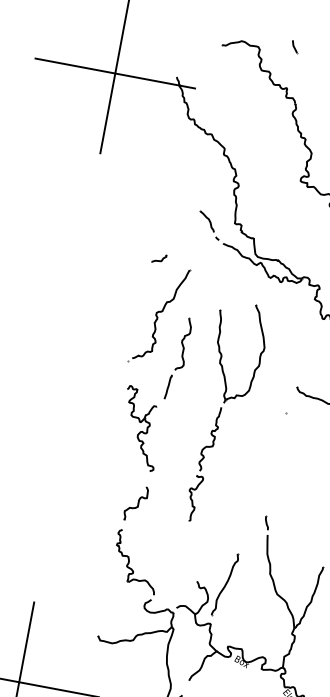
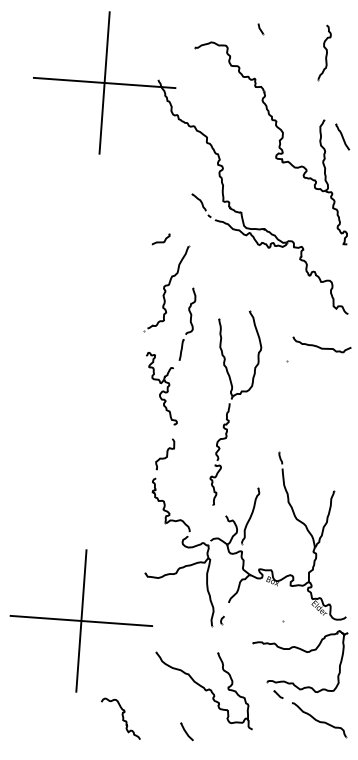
part: (294, 47) -> (260, 29), moved
part: (158, 258) -> (160, 239), size x1.43
part: (227, 412) -> (235, 407), moved

